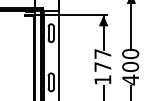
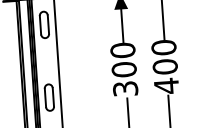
text: (102, 66) -> (123, 69), 177 -> 300

